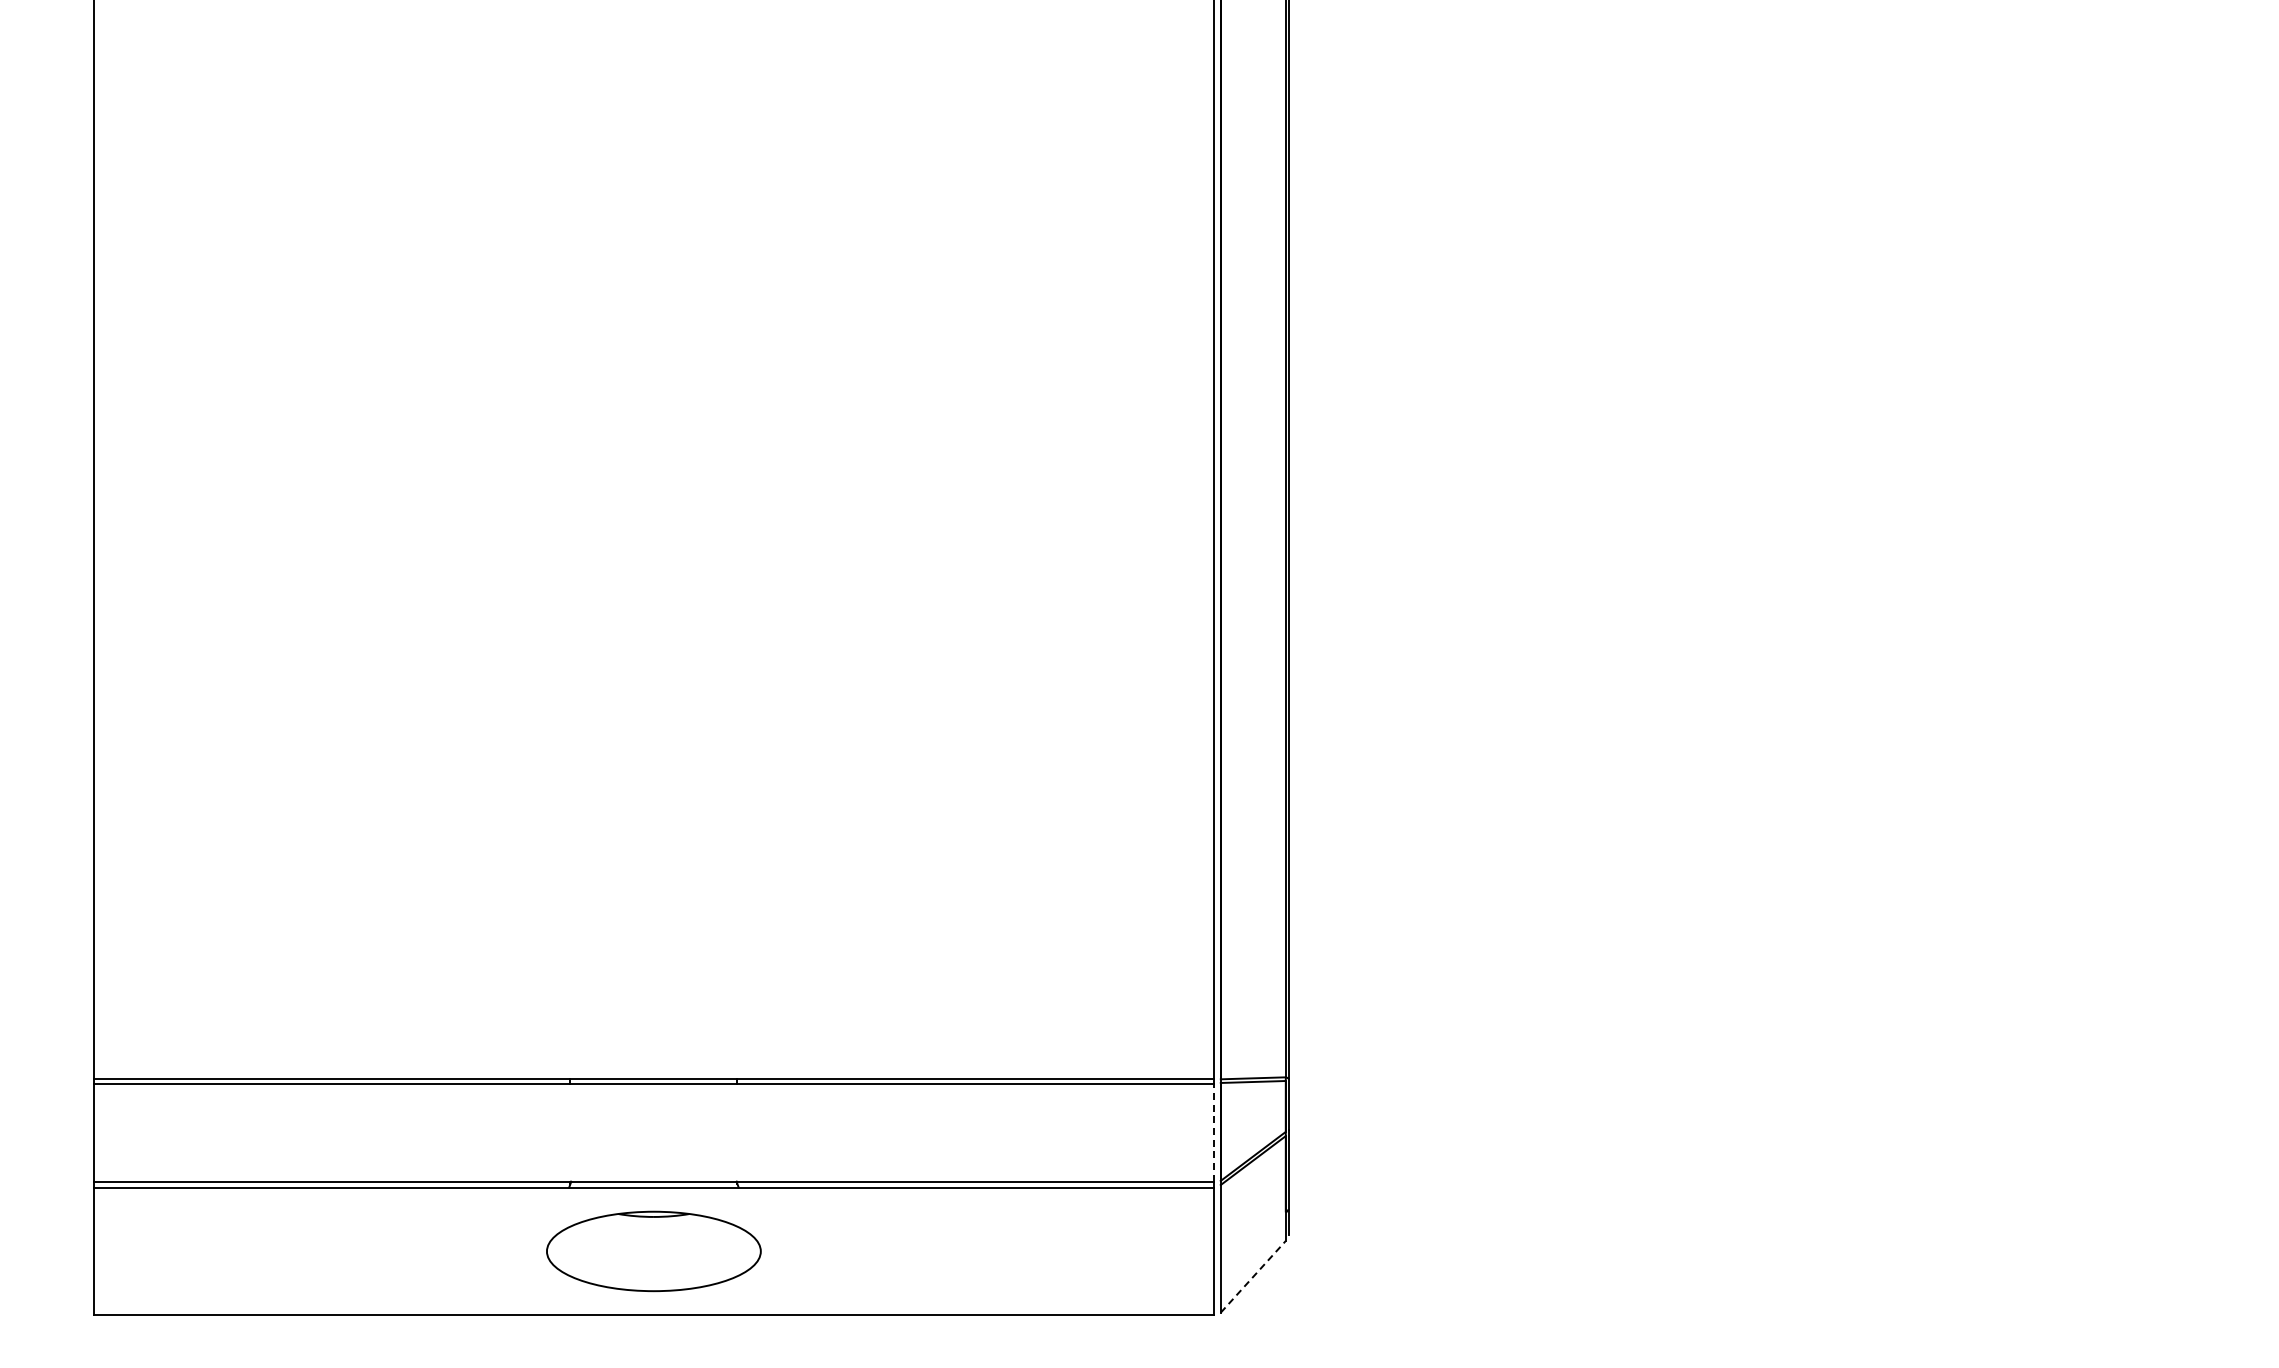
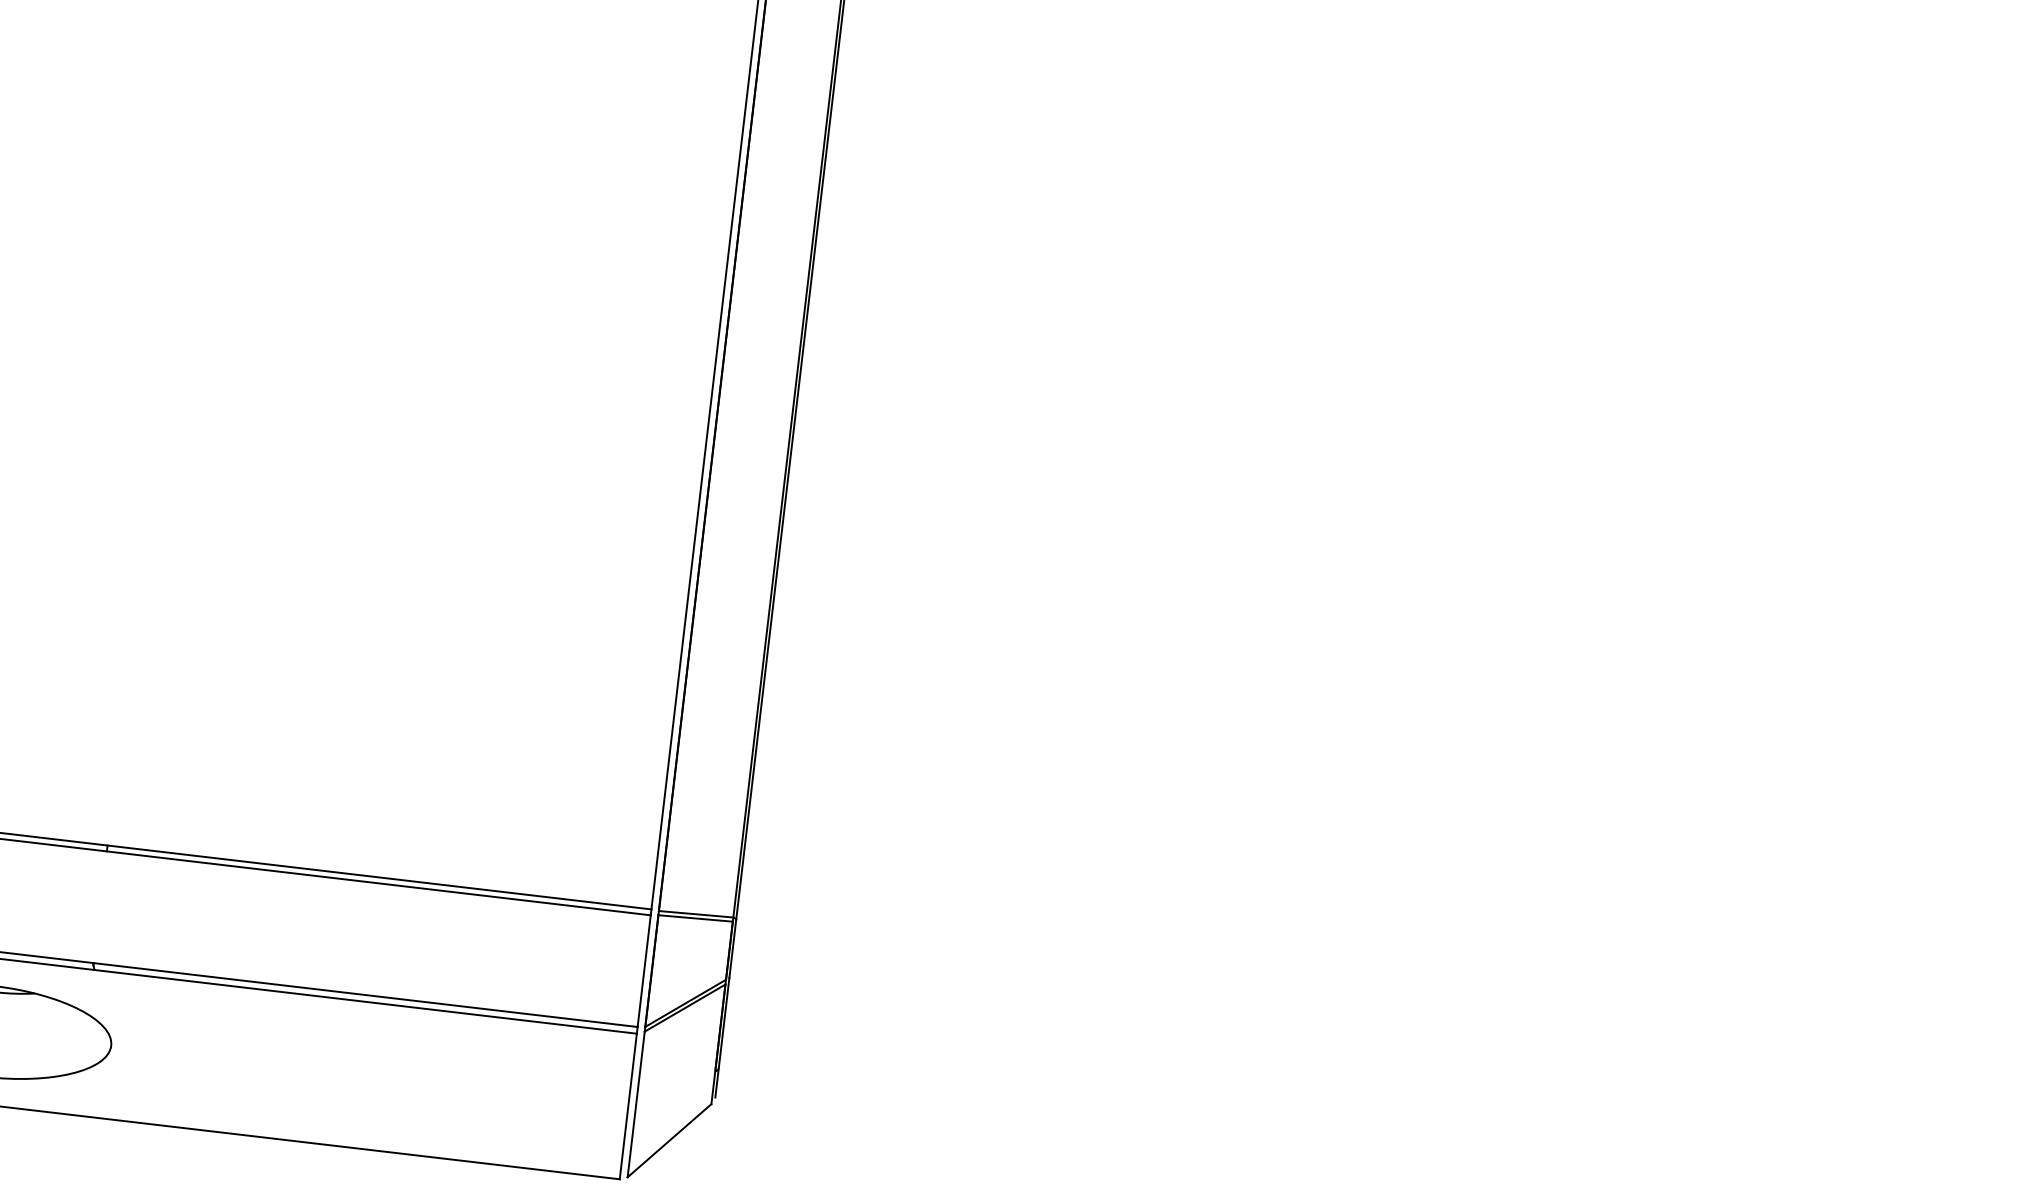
line: (1214, 1132) -> (644, 970), dashed -> solid
line: (1253, 1276) -> (669, 1140), dashed -> solid

